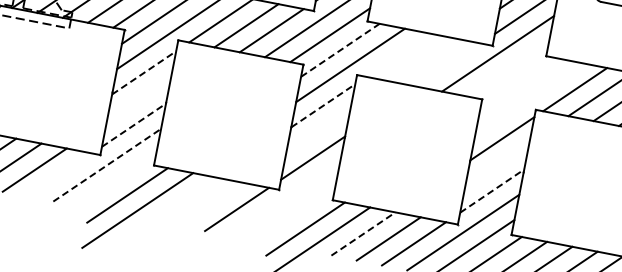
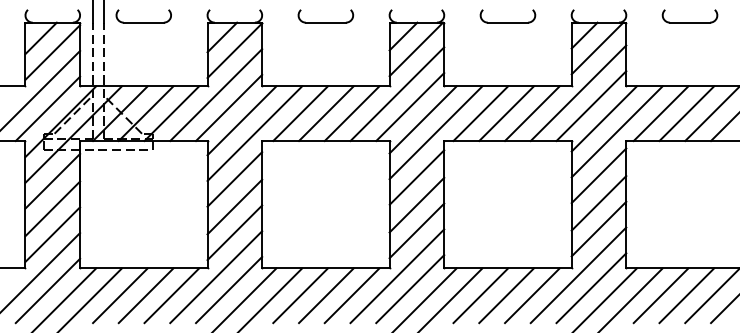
line: (340, 50) -> (423, 119), dashed -> solid
line: (397, 54) -> (480, 113), added
line: (423, 59) -> (506, 113), added
line: (448, 64) -> (532, 113), added
line: (508, 69) -> (591, 106), added
line: (143, 72) -> (234, 179), dashed -> solid
line: (517, 83) -> (603, 118), added
line: (528, 98) -> (616, 131), added
line: (138, 99) -> (234, 206), added
line: (323, 105) -> (417, 177), dashed -> solid
line: (133, 124) -> (234, 232), dashed -> solid
line: (317, 132) -> (416, 204), added
line: (107, 165) -> (216, 277), dashed -> solid
line: (496, 165) -> (598, 203), added
line: (59, 174) -> (171, 295), added
line: (117, 179) -> (229, 289), added
line: (492, 191) -> (599, 229), dashed -> solid
line: (186, 199) -> (300, 295), added
line: (285, 199) -> (397, 276), added
line: (212, 204) -> (326, 295), added
line: (295, 214) -> (410, 289), added
line: (363, 233) -> (480, 295), dashed -> solid

